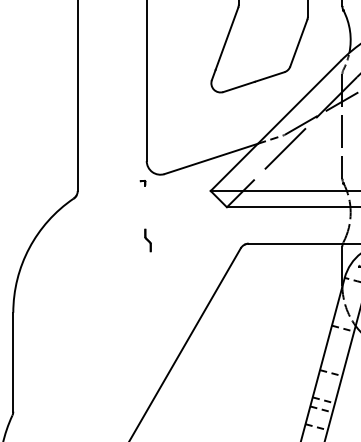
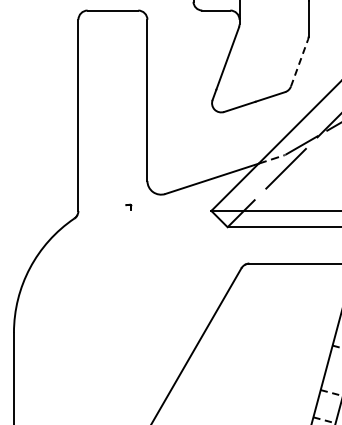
line: (298, 43) -> (299, 63), solid -> dashed
part: (142, 183) -> (128, 207), moved
part: (147, 240) -> (148, 260), removed

